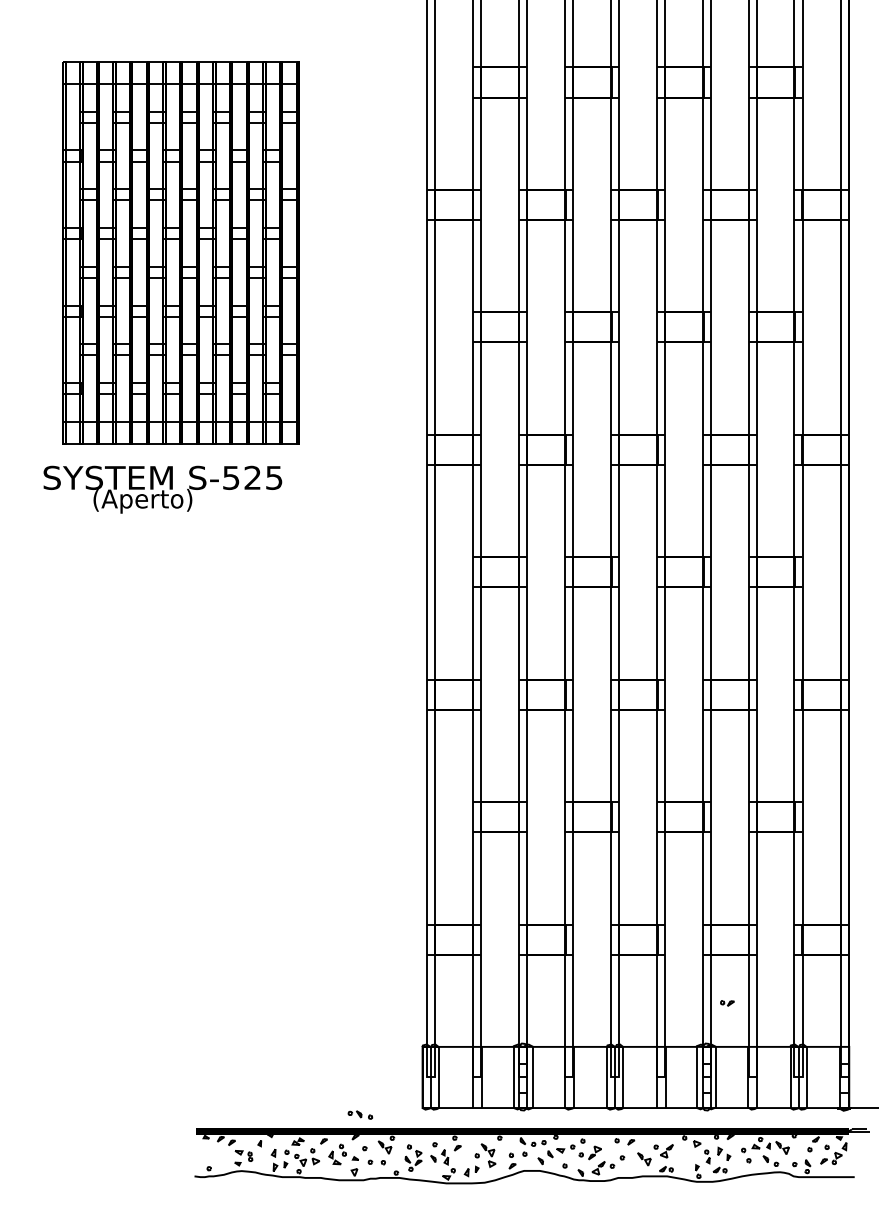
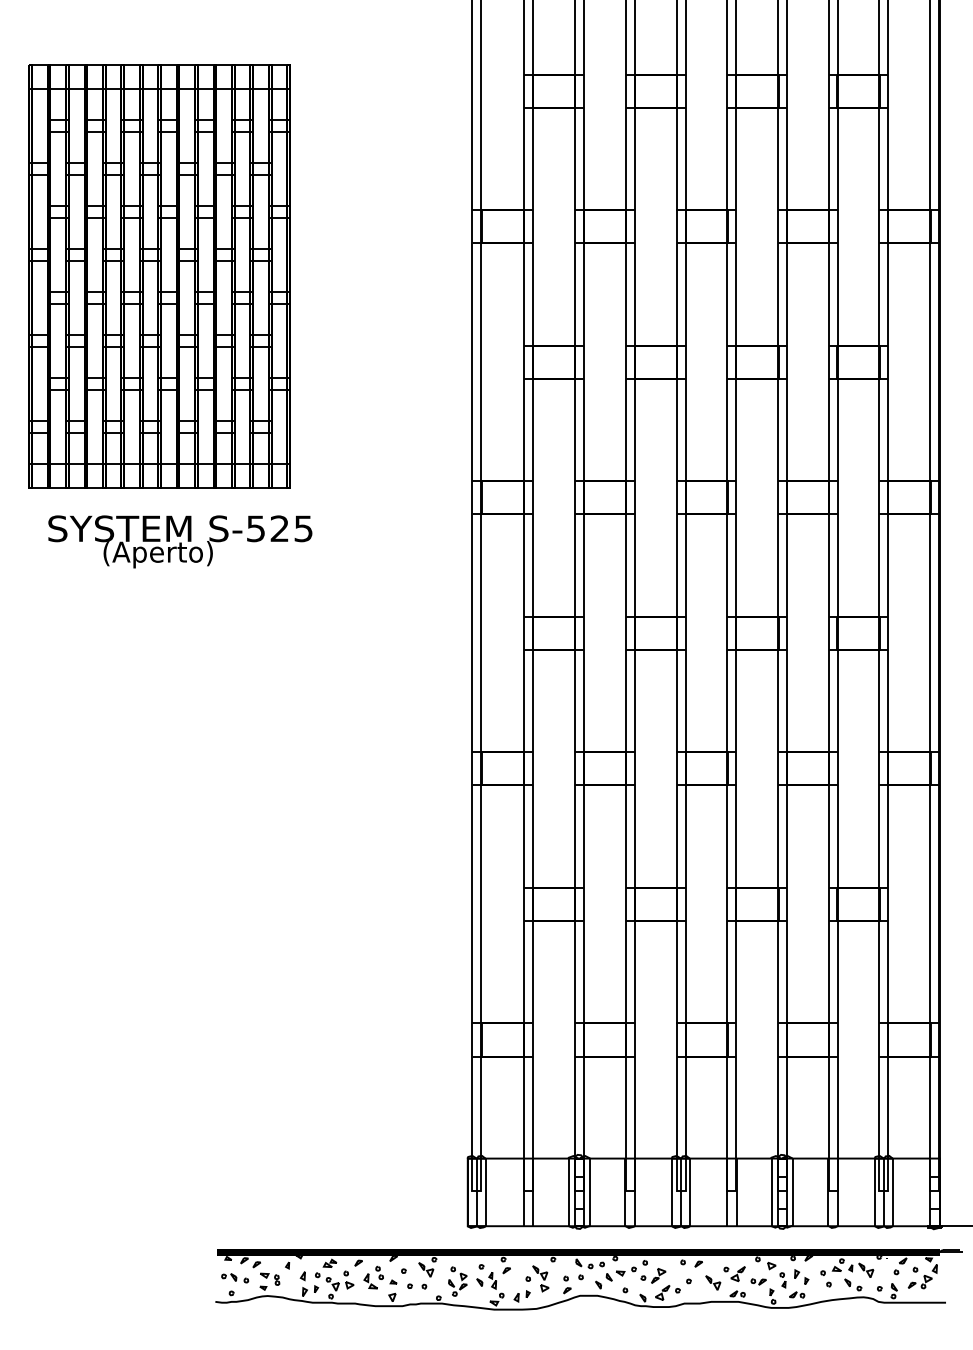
part: (180, 252) -> (158, 275), moved
part: (727, 1003) -> (758, 1282), moved
part: (360, 1114) -> (235, 1277), moved

